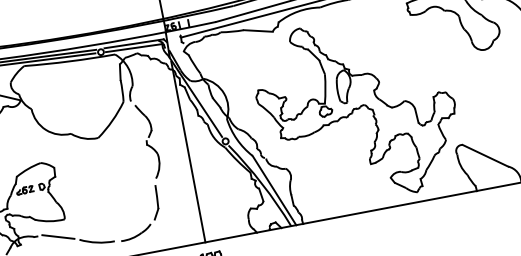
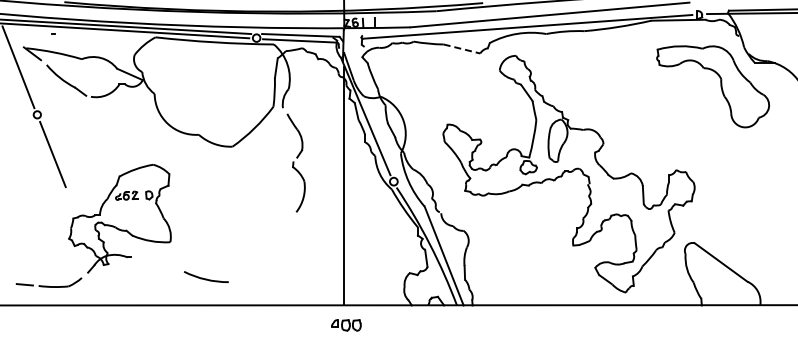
line: (258, 31) -> (461, 49), solid -> dashed
part: (149, 223) -> (277, 268), removed
line: (57, 236) -> (157, 262), removed

